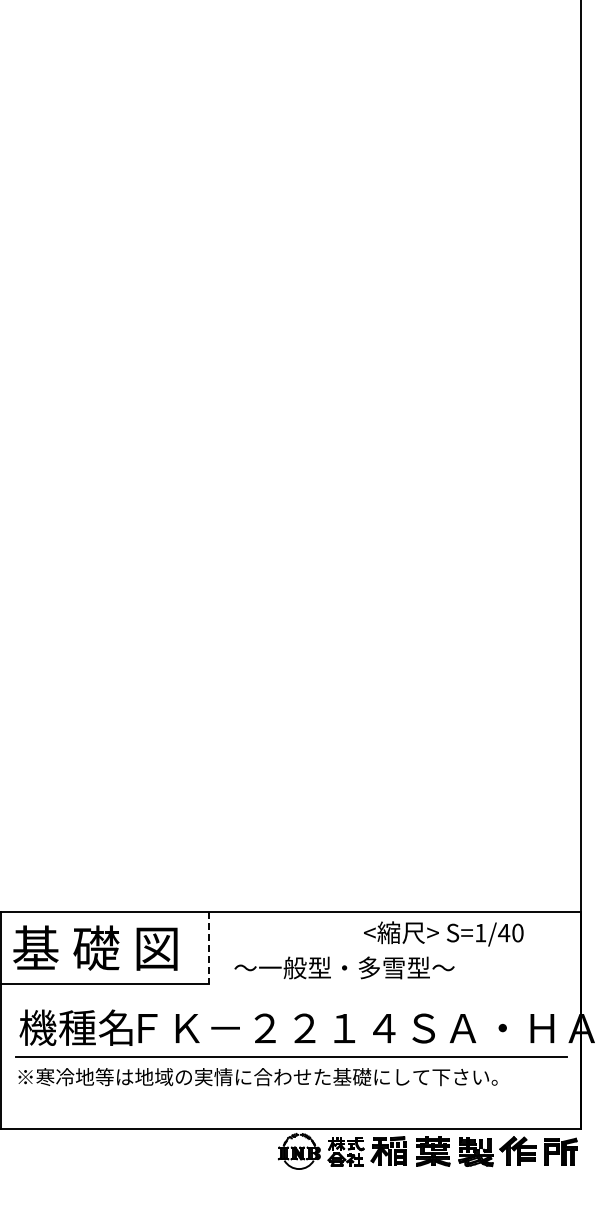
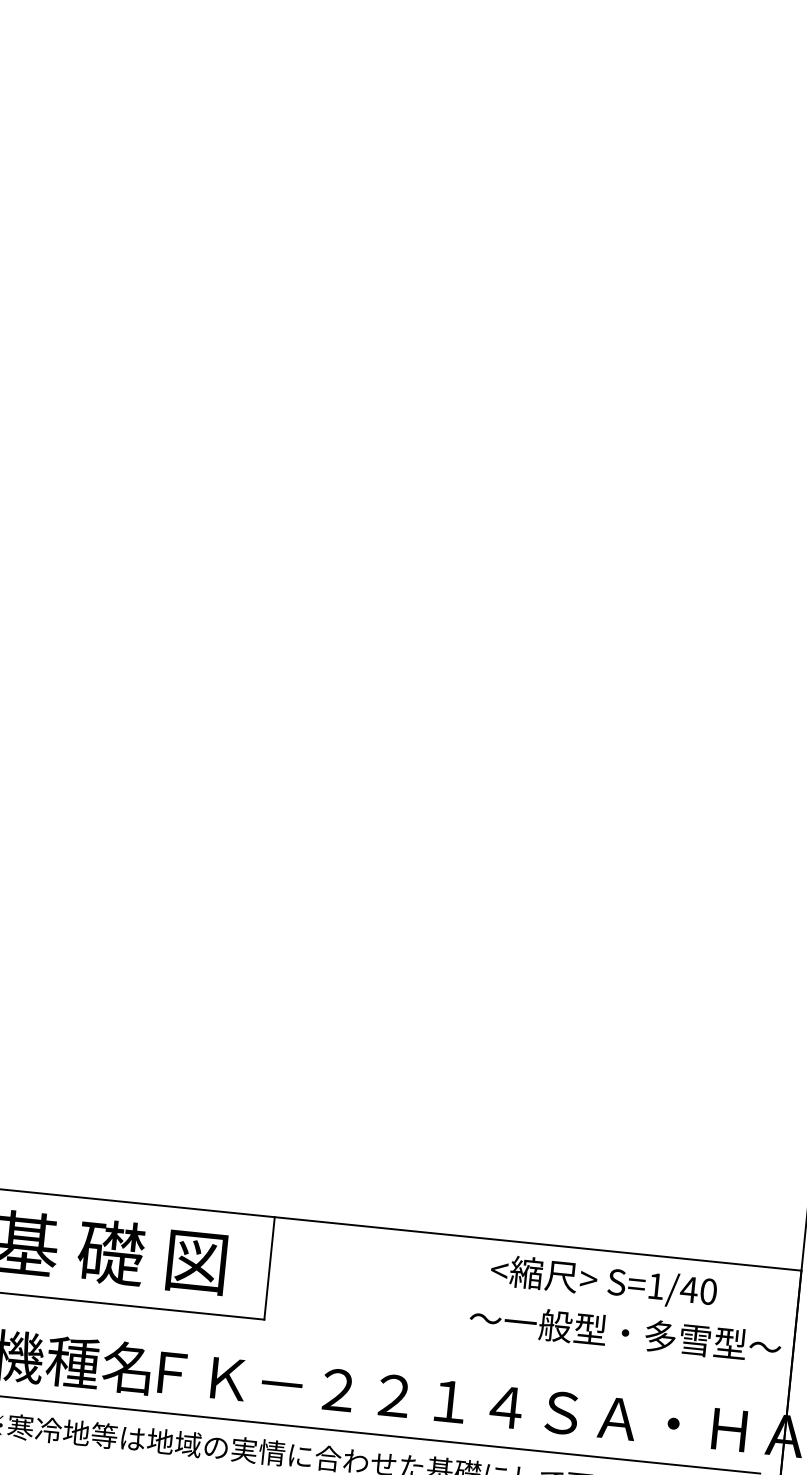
line: (208, 948) -> (269, 1269), dashed -> solid
text: (344, 967) -> (625, 1332), moved

